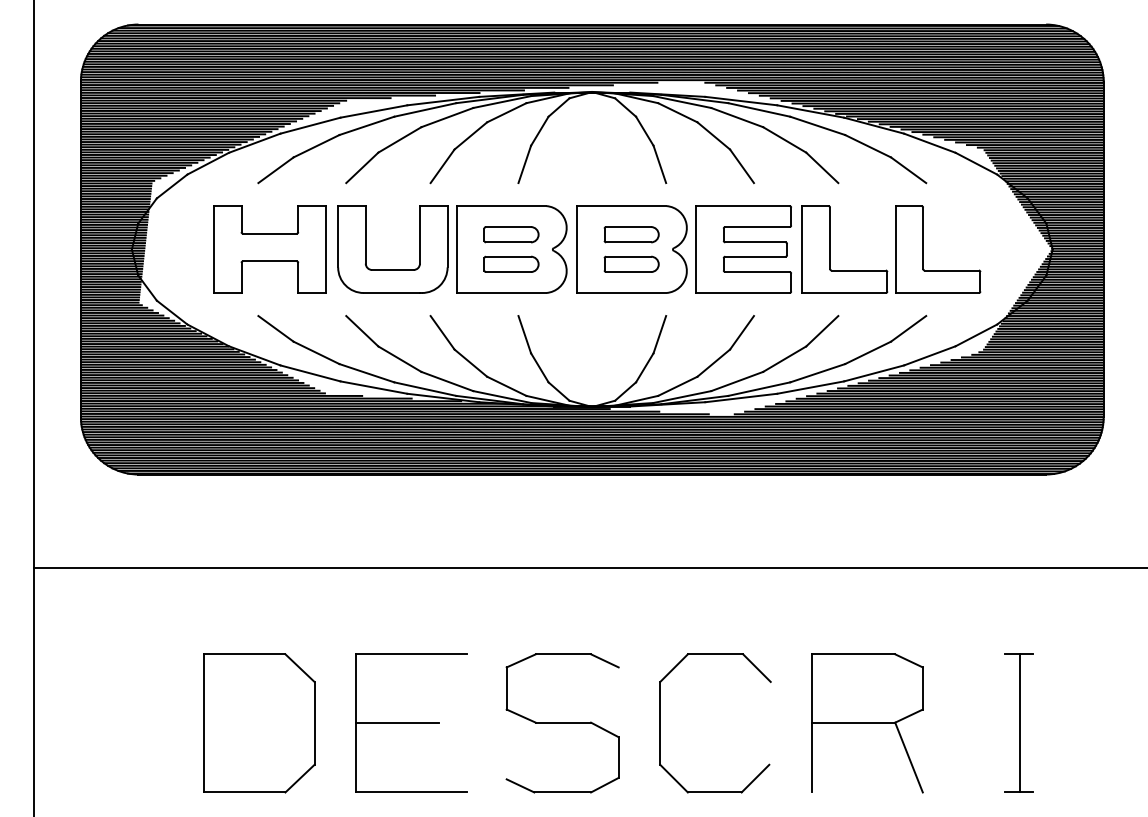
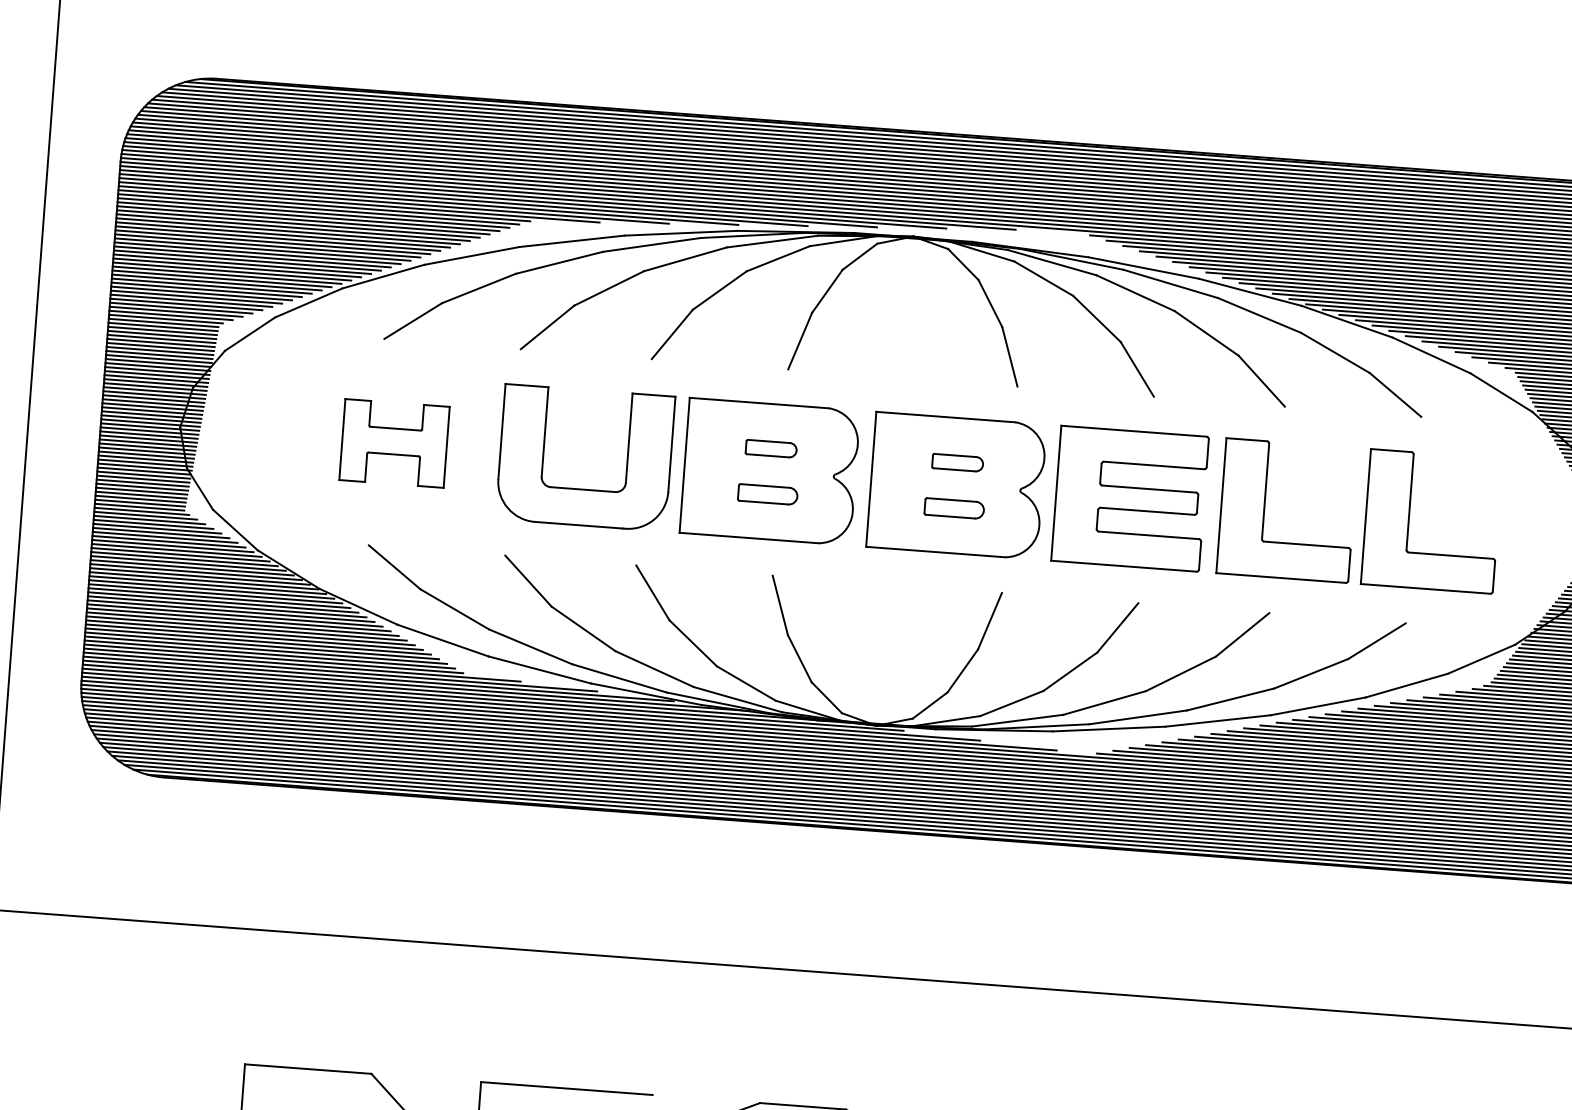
part: (511, 234) -> (771, 448), size x0.6
part: (631, 234) -> (957, 462), size x0.6
part: (269, 249) -> (393, 443), size x0.6
part: (511, 263) -> (767, 493), size x0.7
part: (631, 263) -> (954, 507), size x0.7

